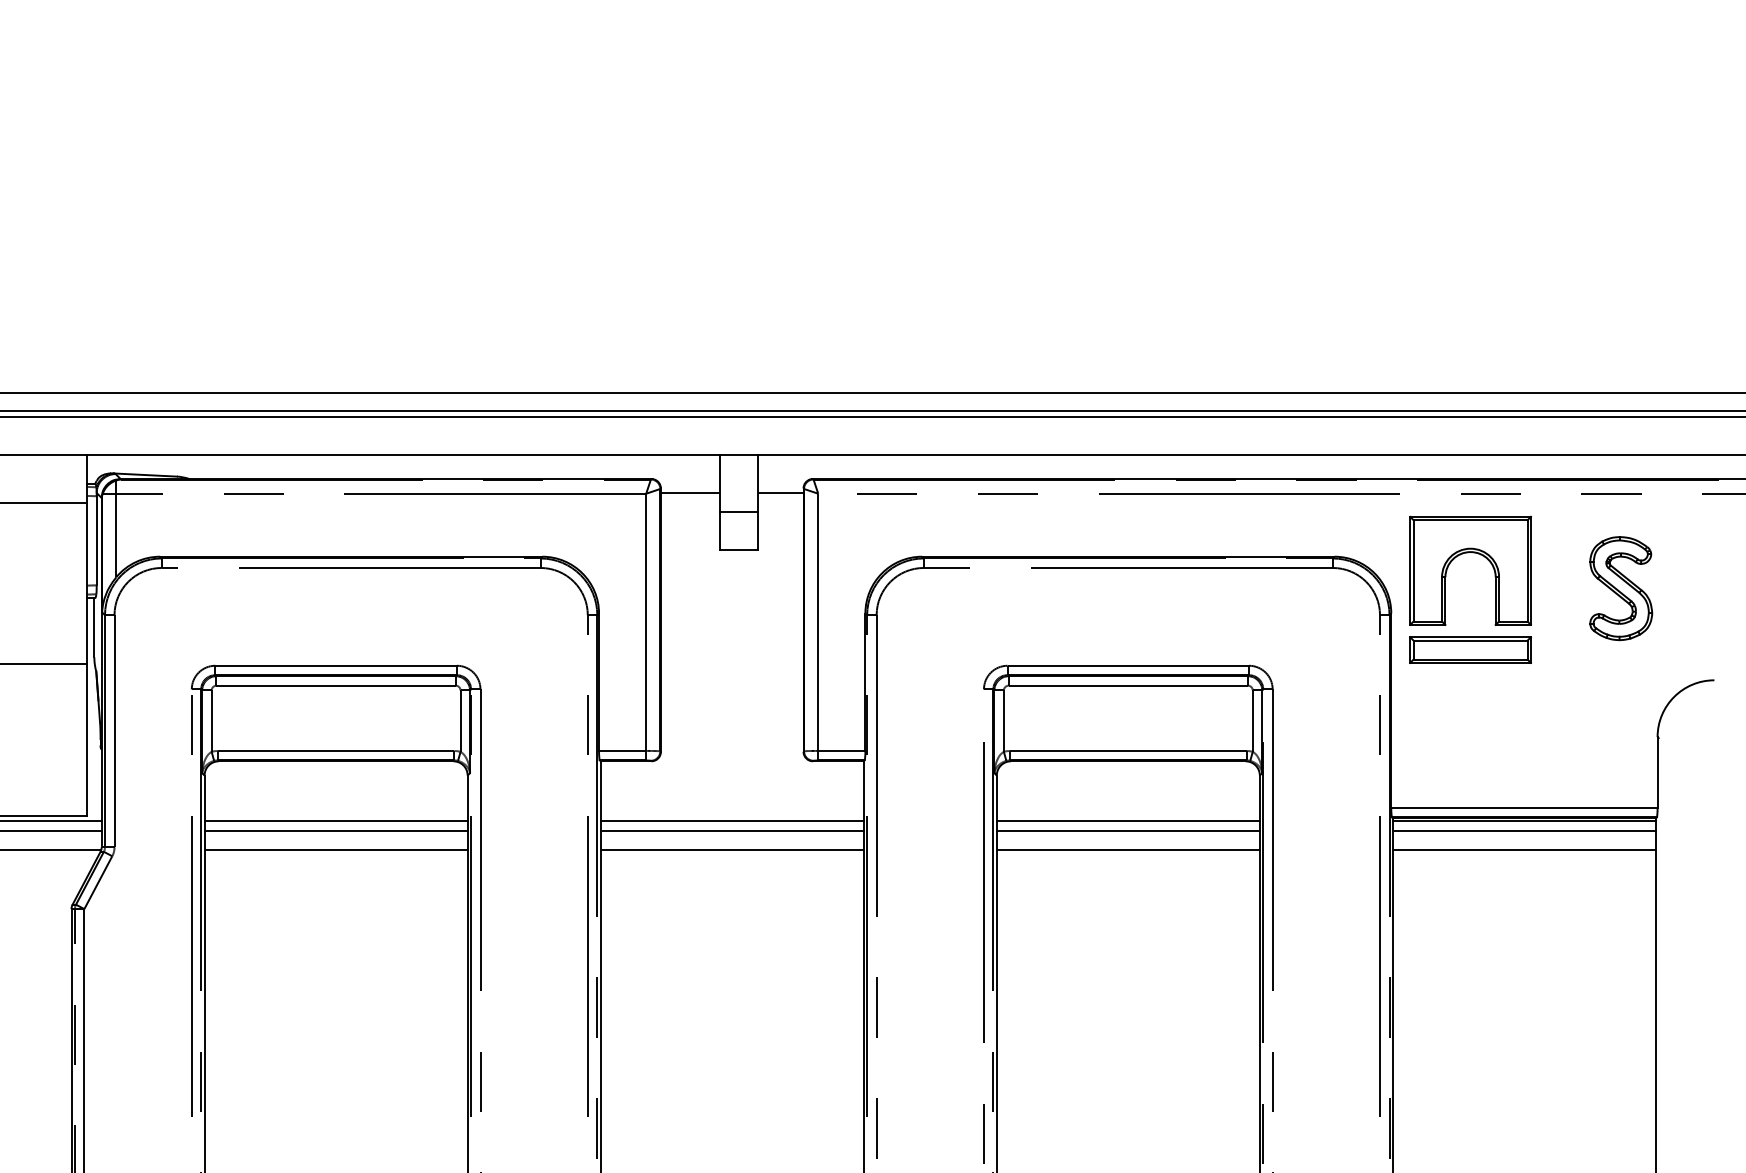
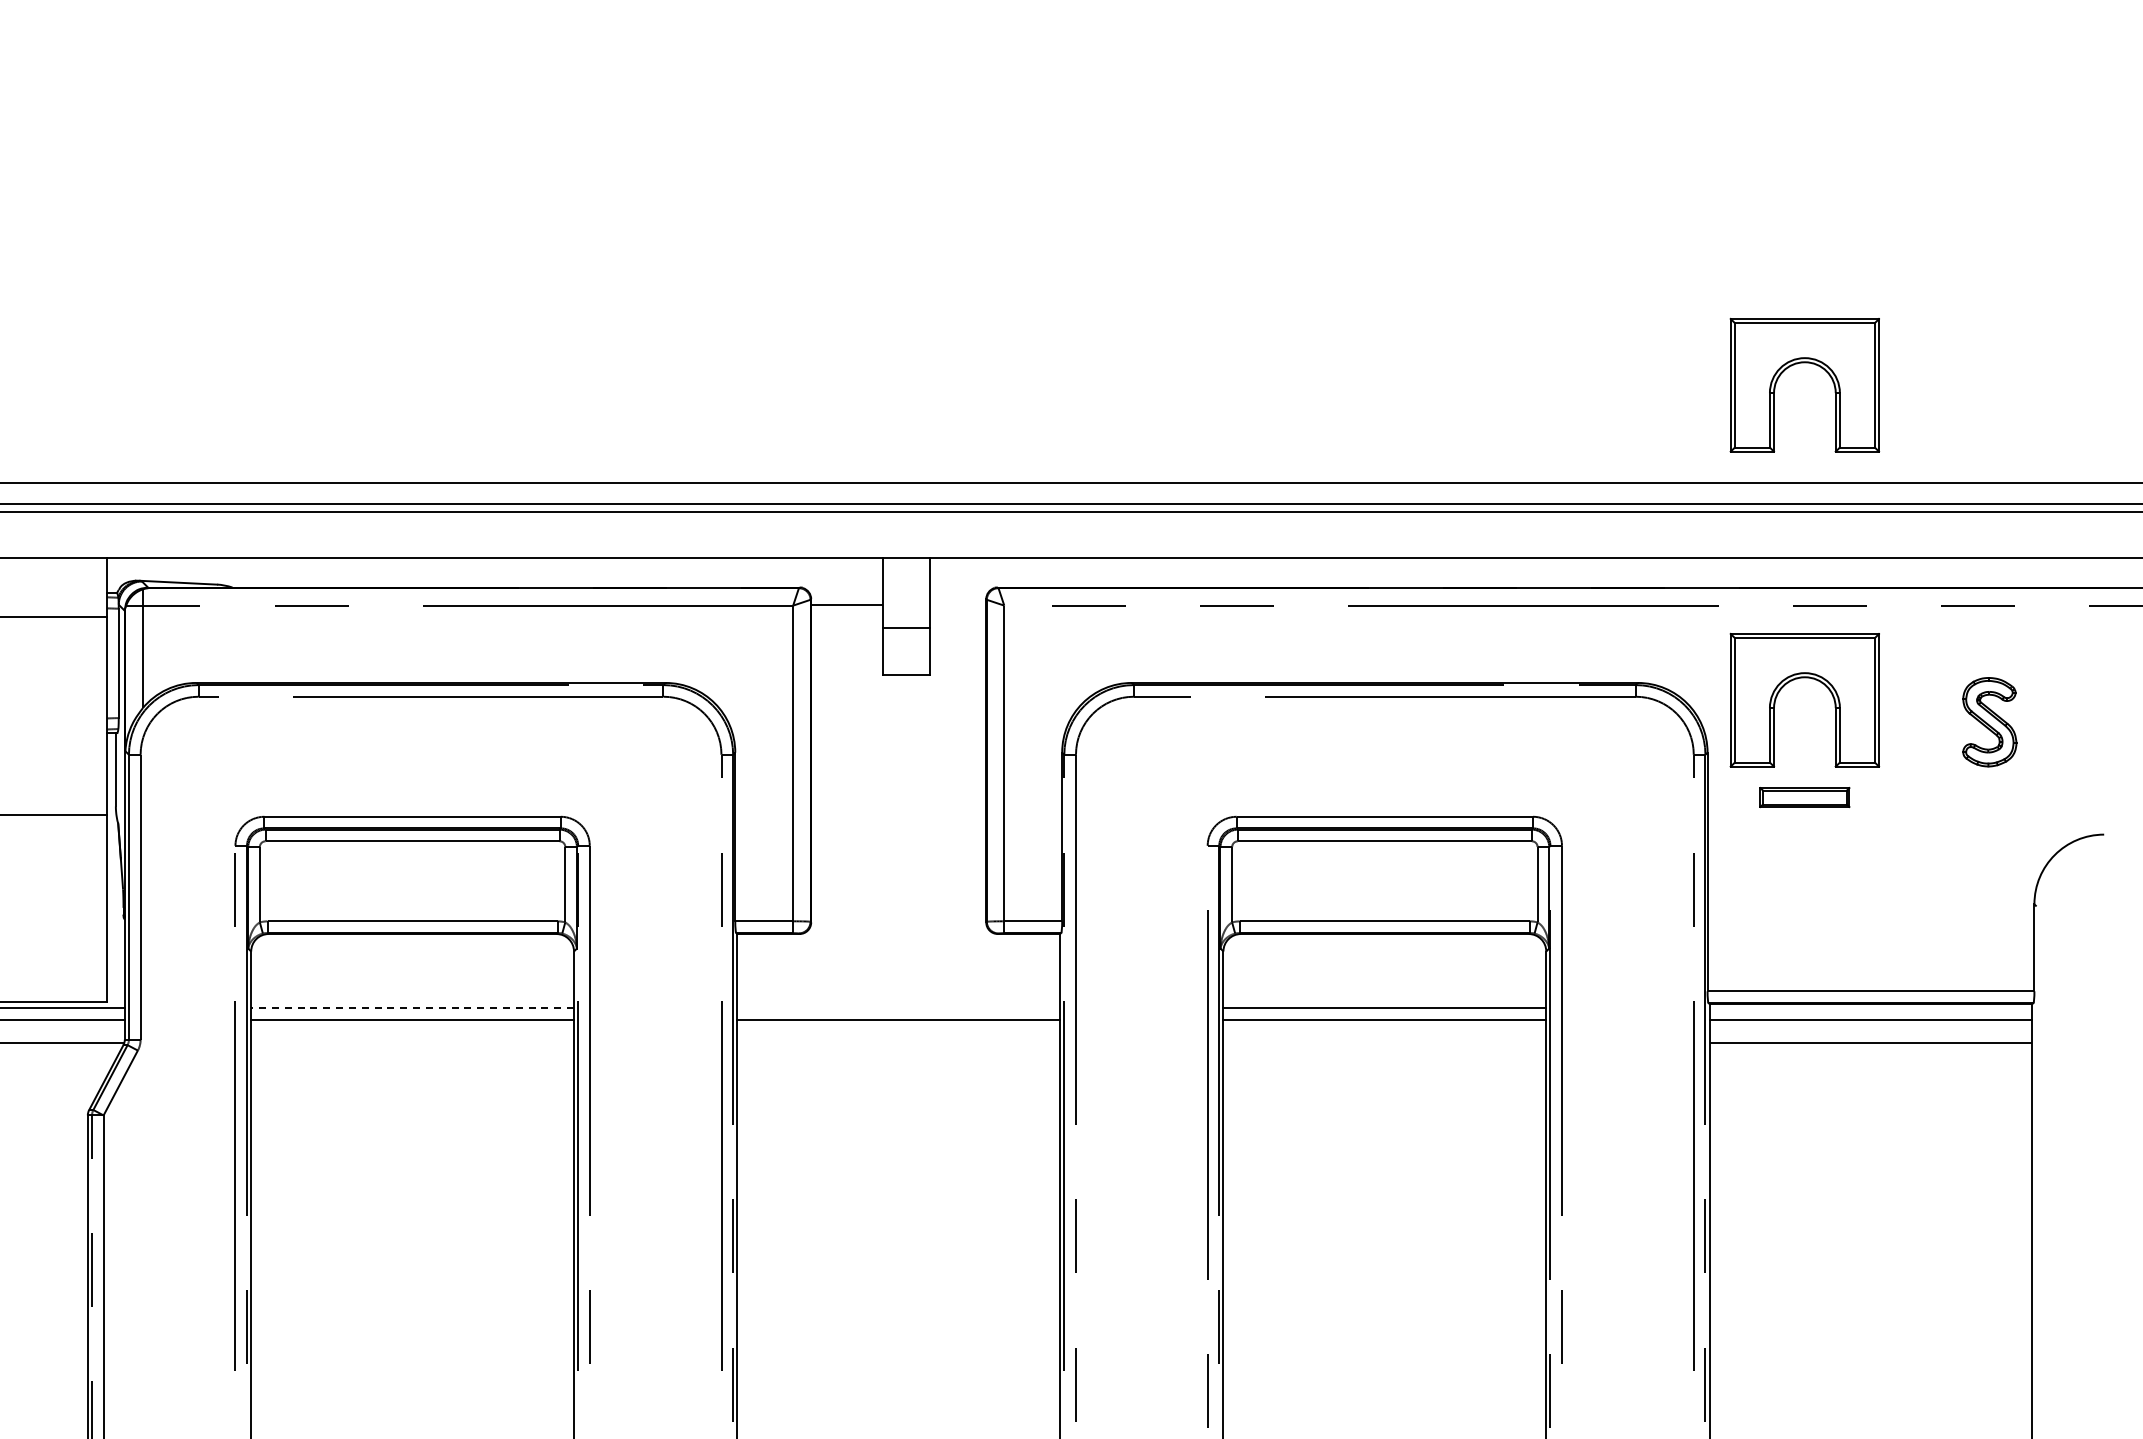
part: (1470, 296) -> (1804, 363), added
line: (780, 493) -> (957, 605), removed
part: (1620, 588) -> (1989, 722), size x0.7
part: (1470, 650) -> (1804, 797), size x0.6
line: (336, 821) -> (412, 1007), solid -> dashed
line: (732, 821) -> (898, 1007), removed
line: (1524, 821) -> (1870, 1007), removed
line: (336, 849) -> (412, 1042), removed
line: (732, 849) -> (898, 1042), removed
line: (1128, 849) -> (1384, 1042), removed

